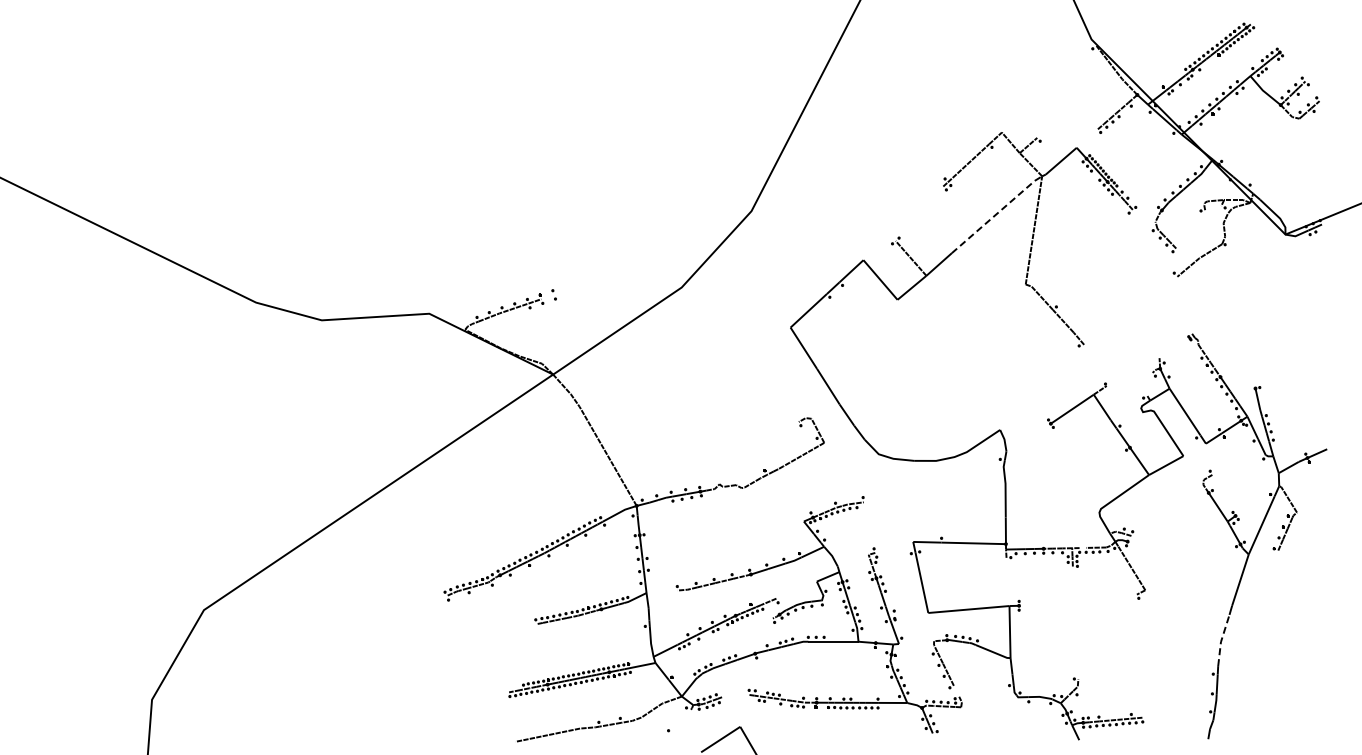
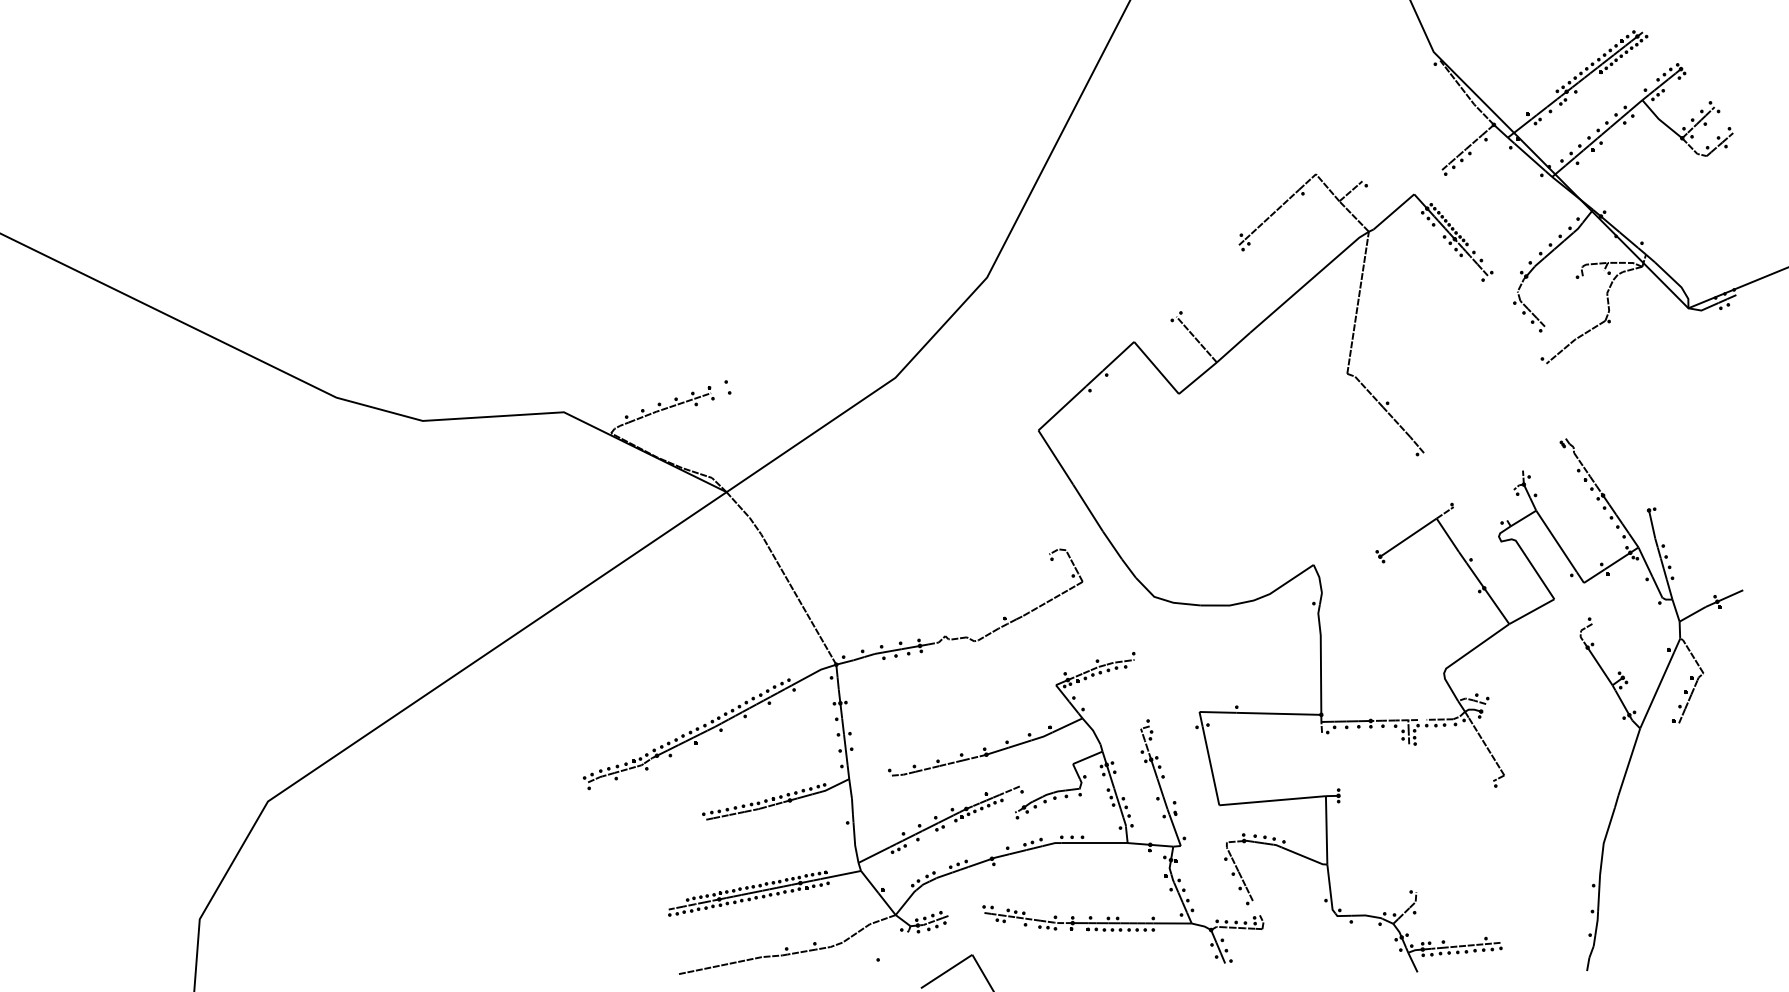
line: (997, 213) -> (1310, 280), dashed -> solid
line: (1221, 640) -> (1604, 841), dashed -> solid

